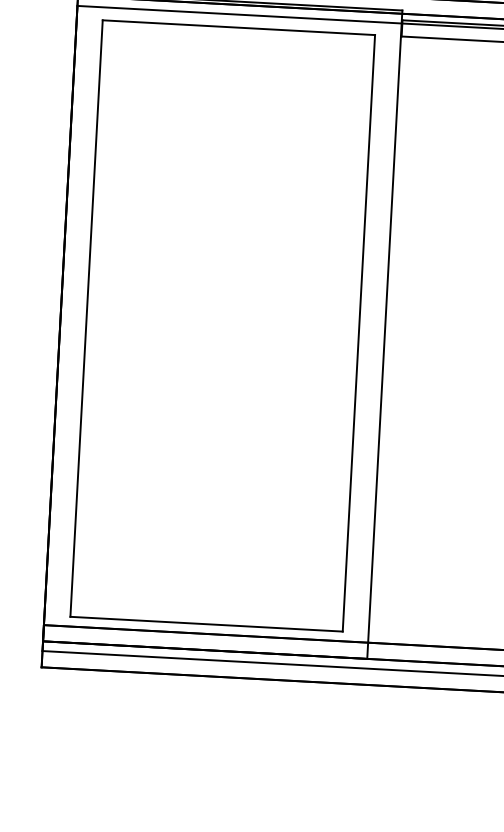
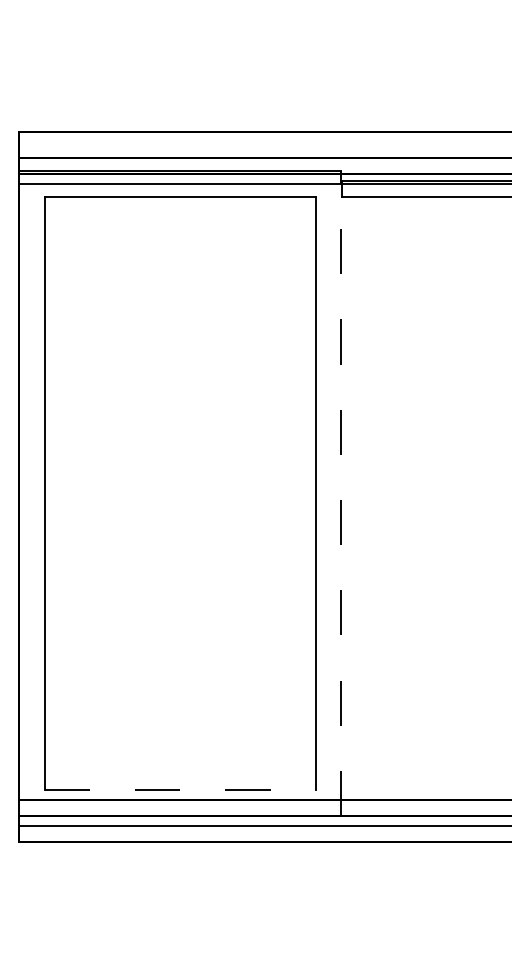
line: (384, 334) -> (341, 493), solid -> dashed
line: (206, 624) -> (180, 790), solid -> dashed

